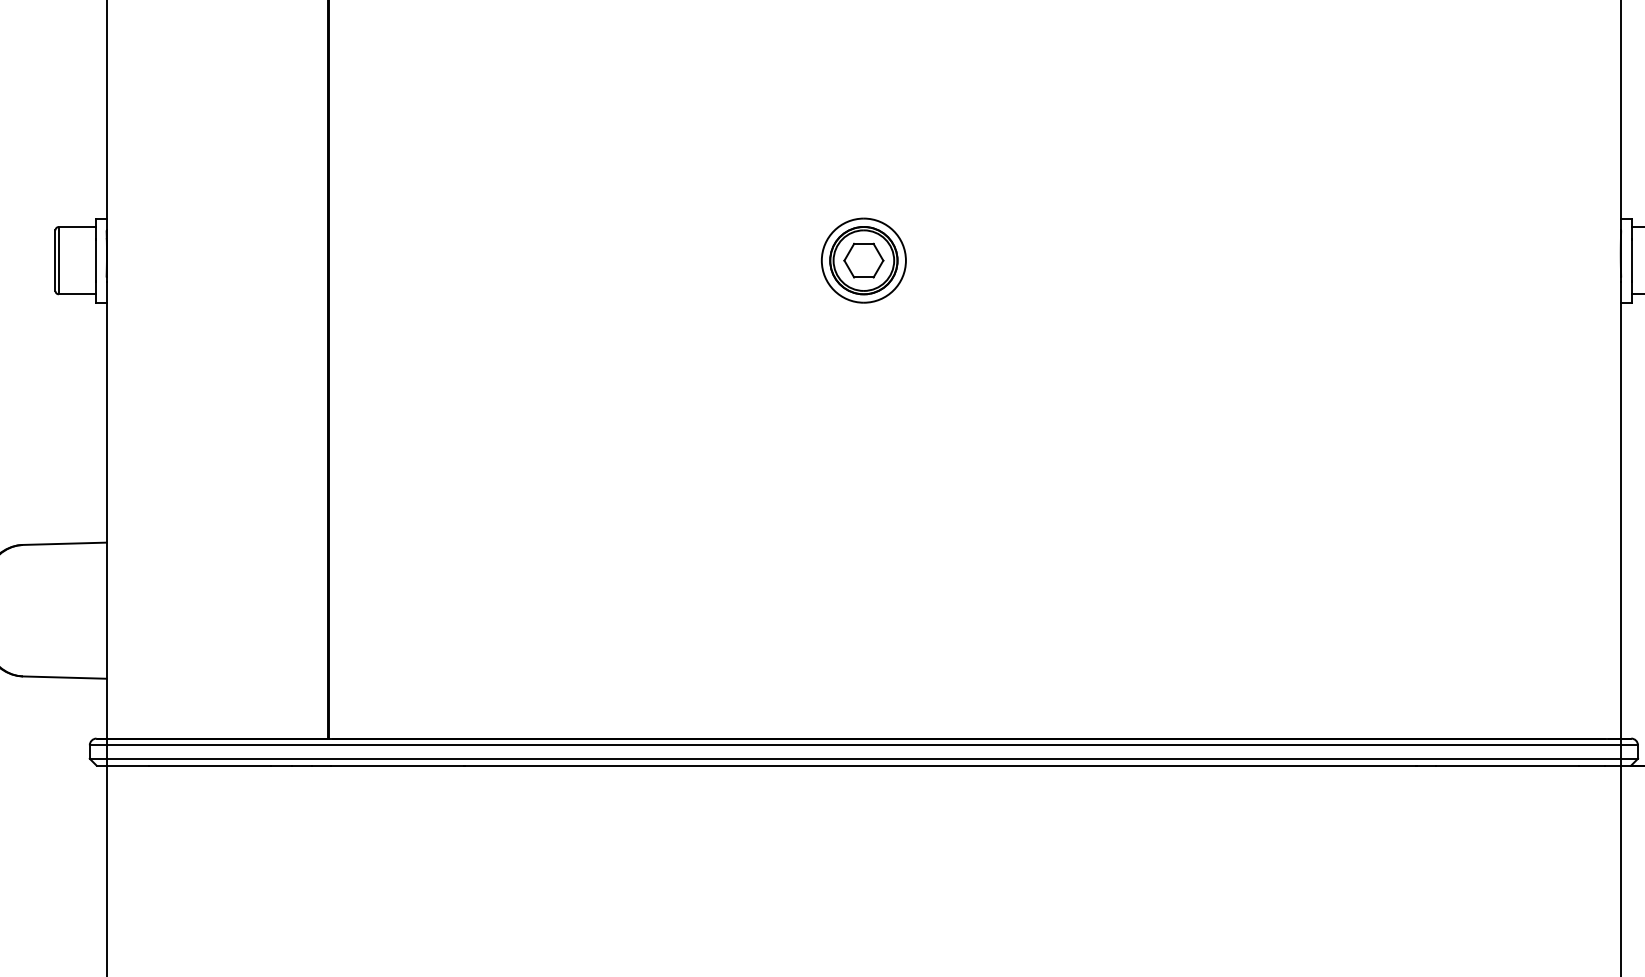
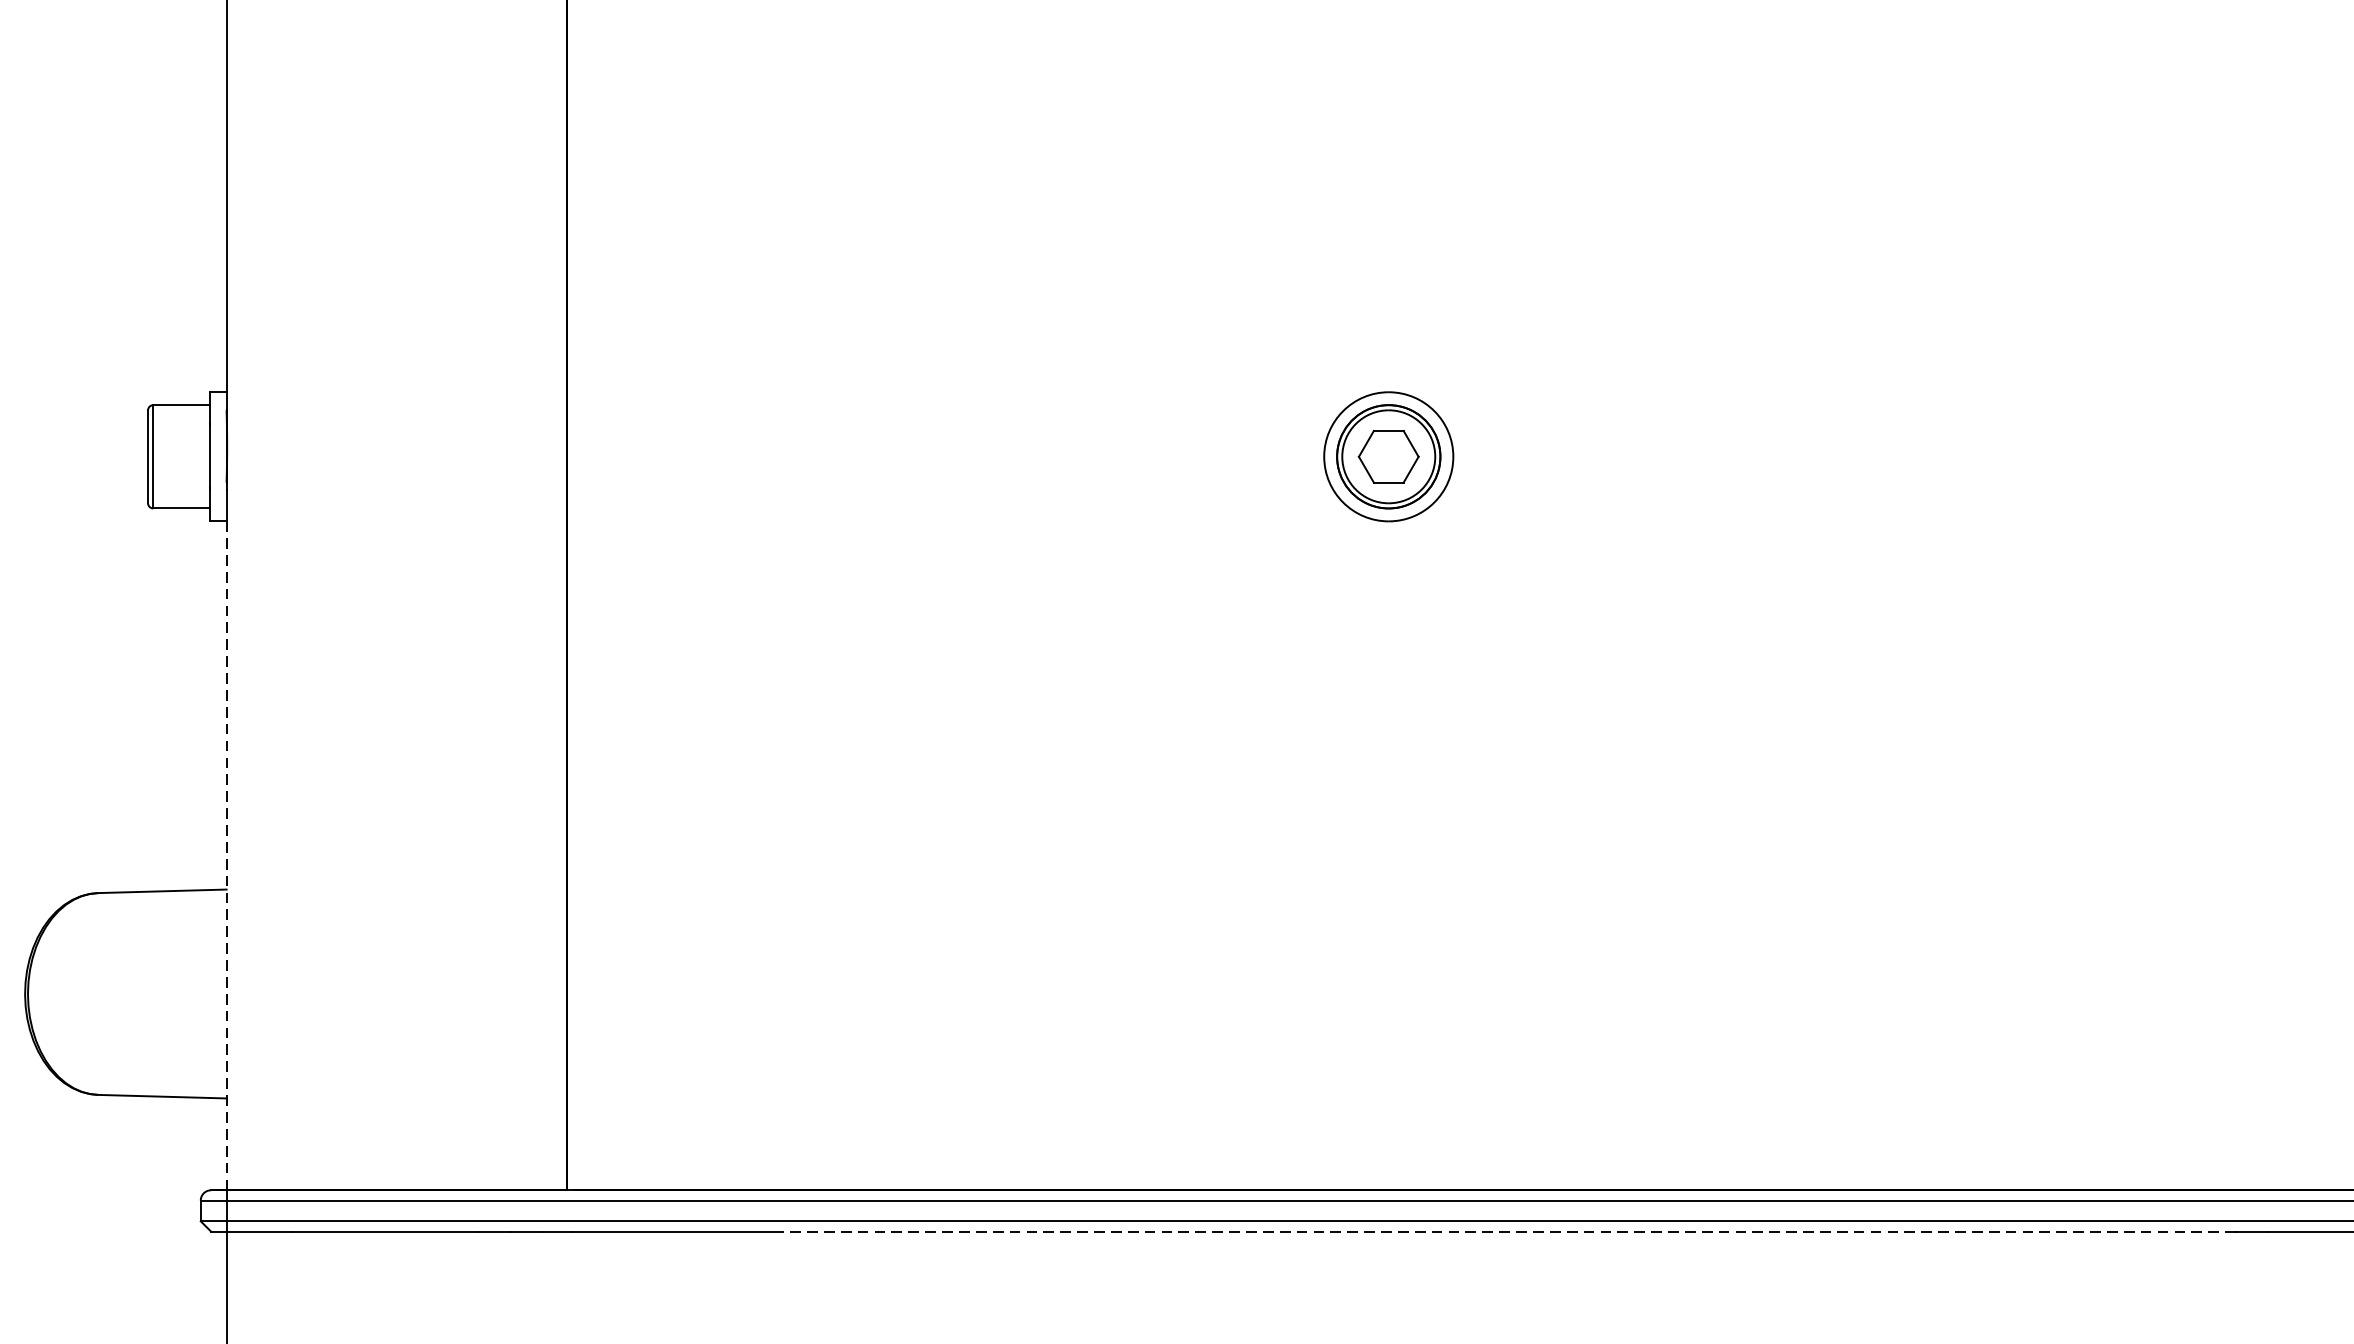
line: (106, 520) -> (226, 855), solid -> dashed
line: (940, 765) -> (1506, 1231), solid -> dashed

